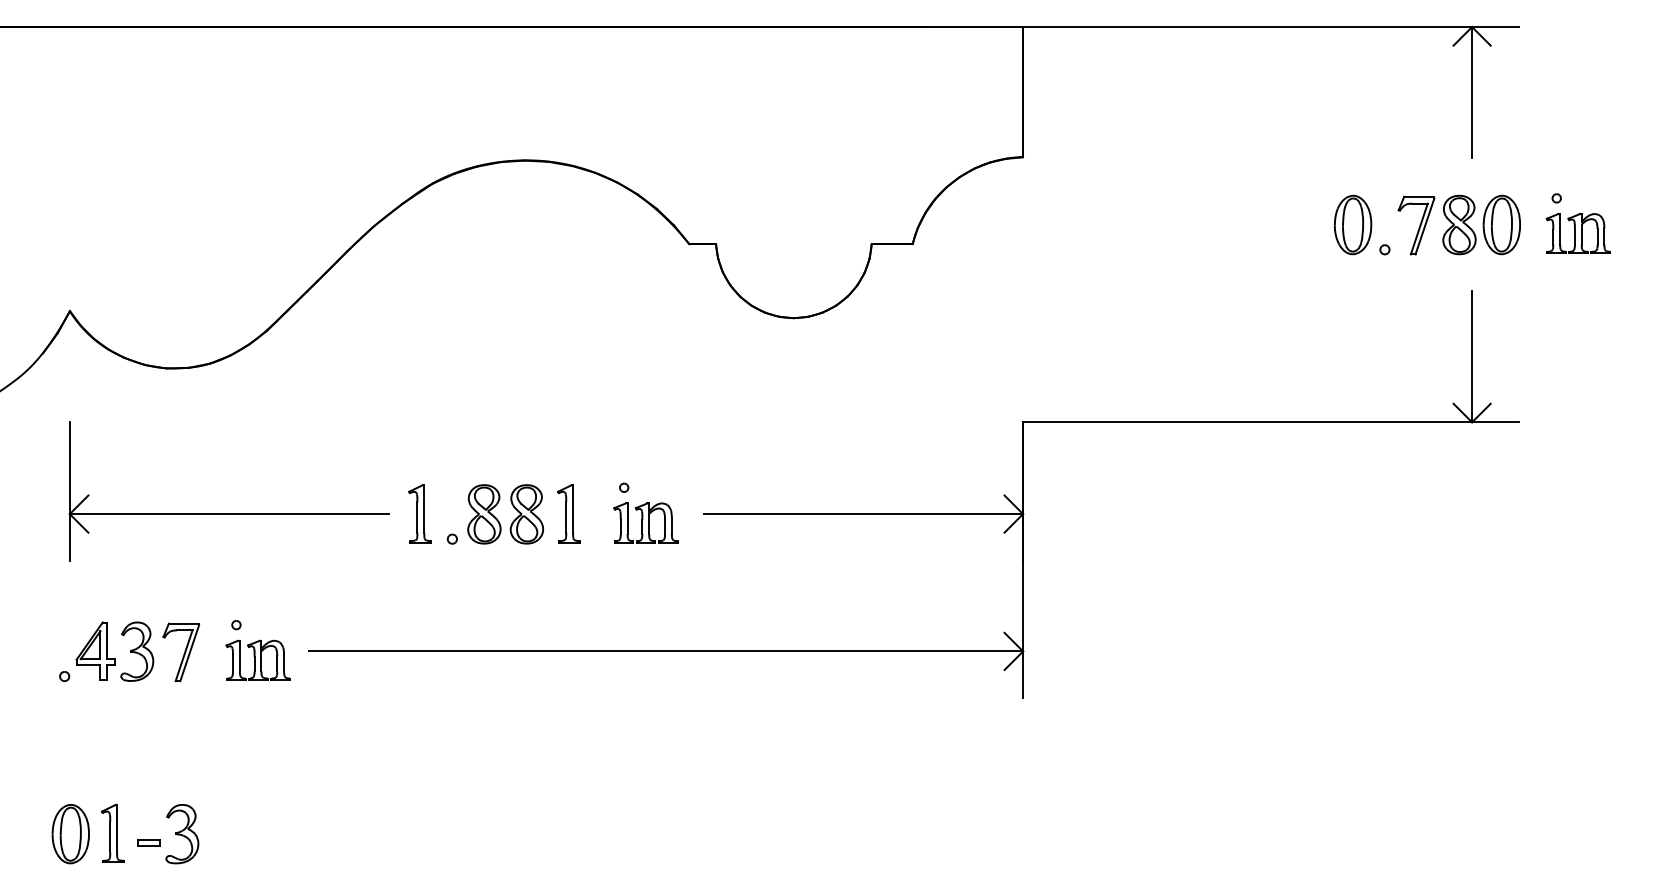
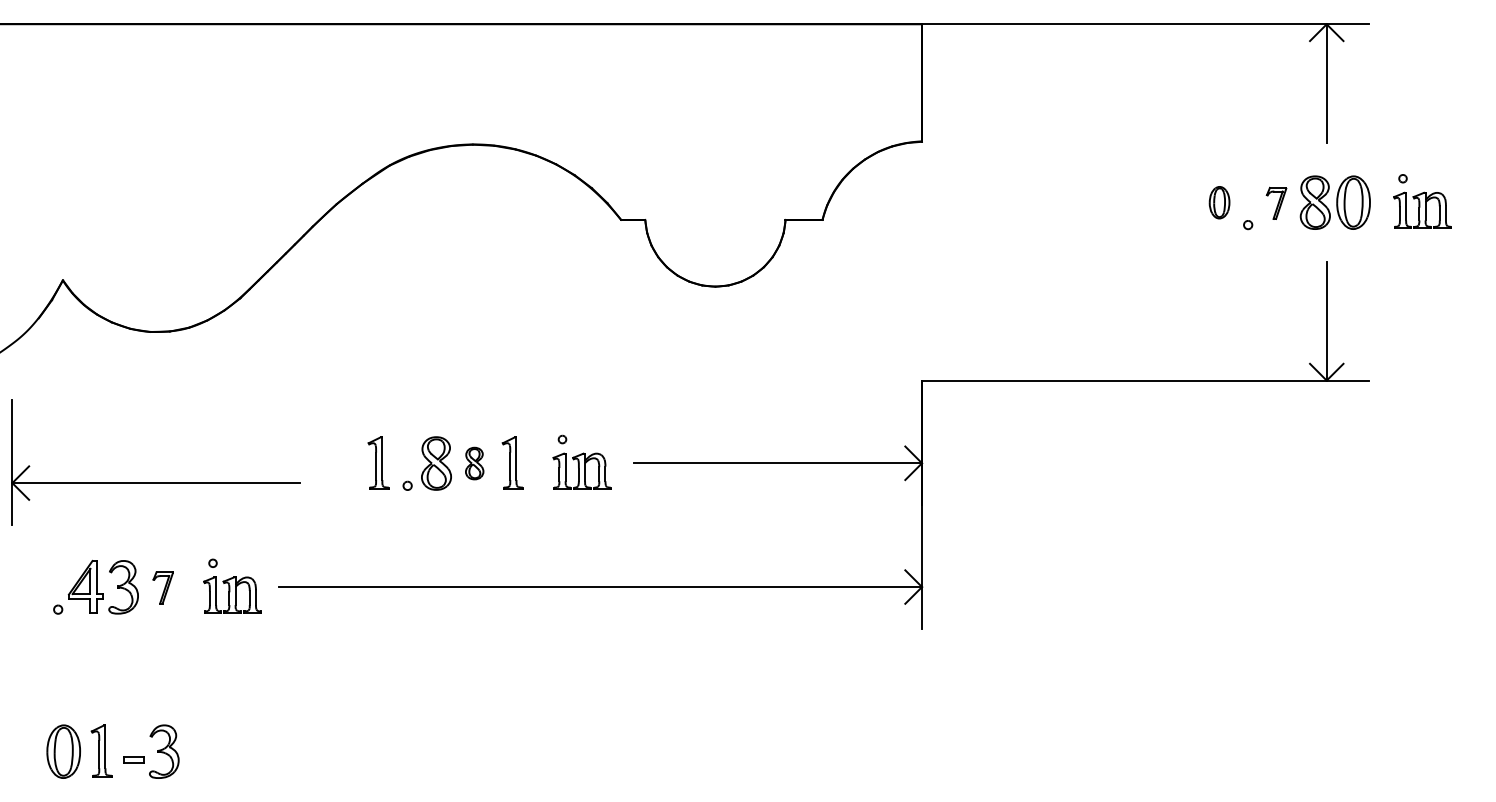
part: (1353, 224) -> (1219, 202), size x0.6
part: (1416, 225) -> (1276, 203), size x0.6
part: (228, 513) -> (155, 482), moved
part: (526, 514) -> (474, 463), size x0.6
part: (180, 652) -> (162, 588), size x0.6

